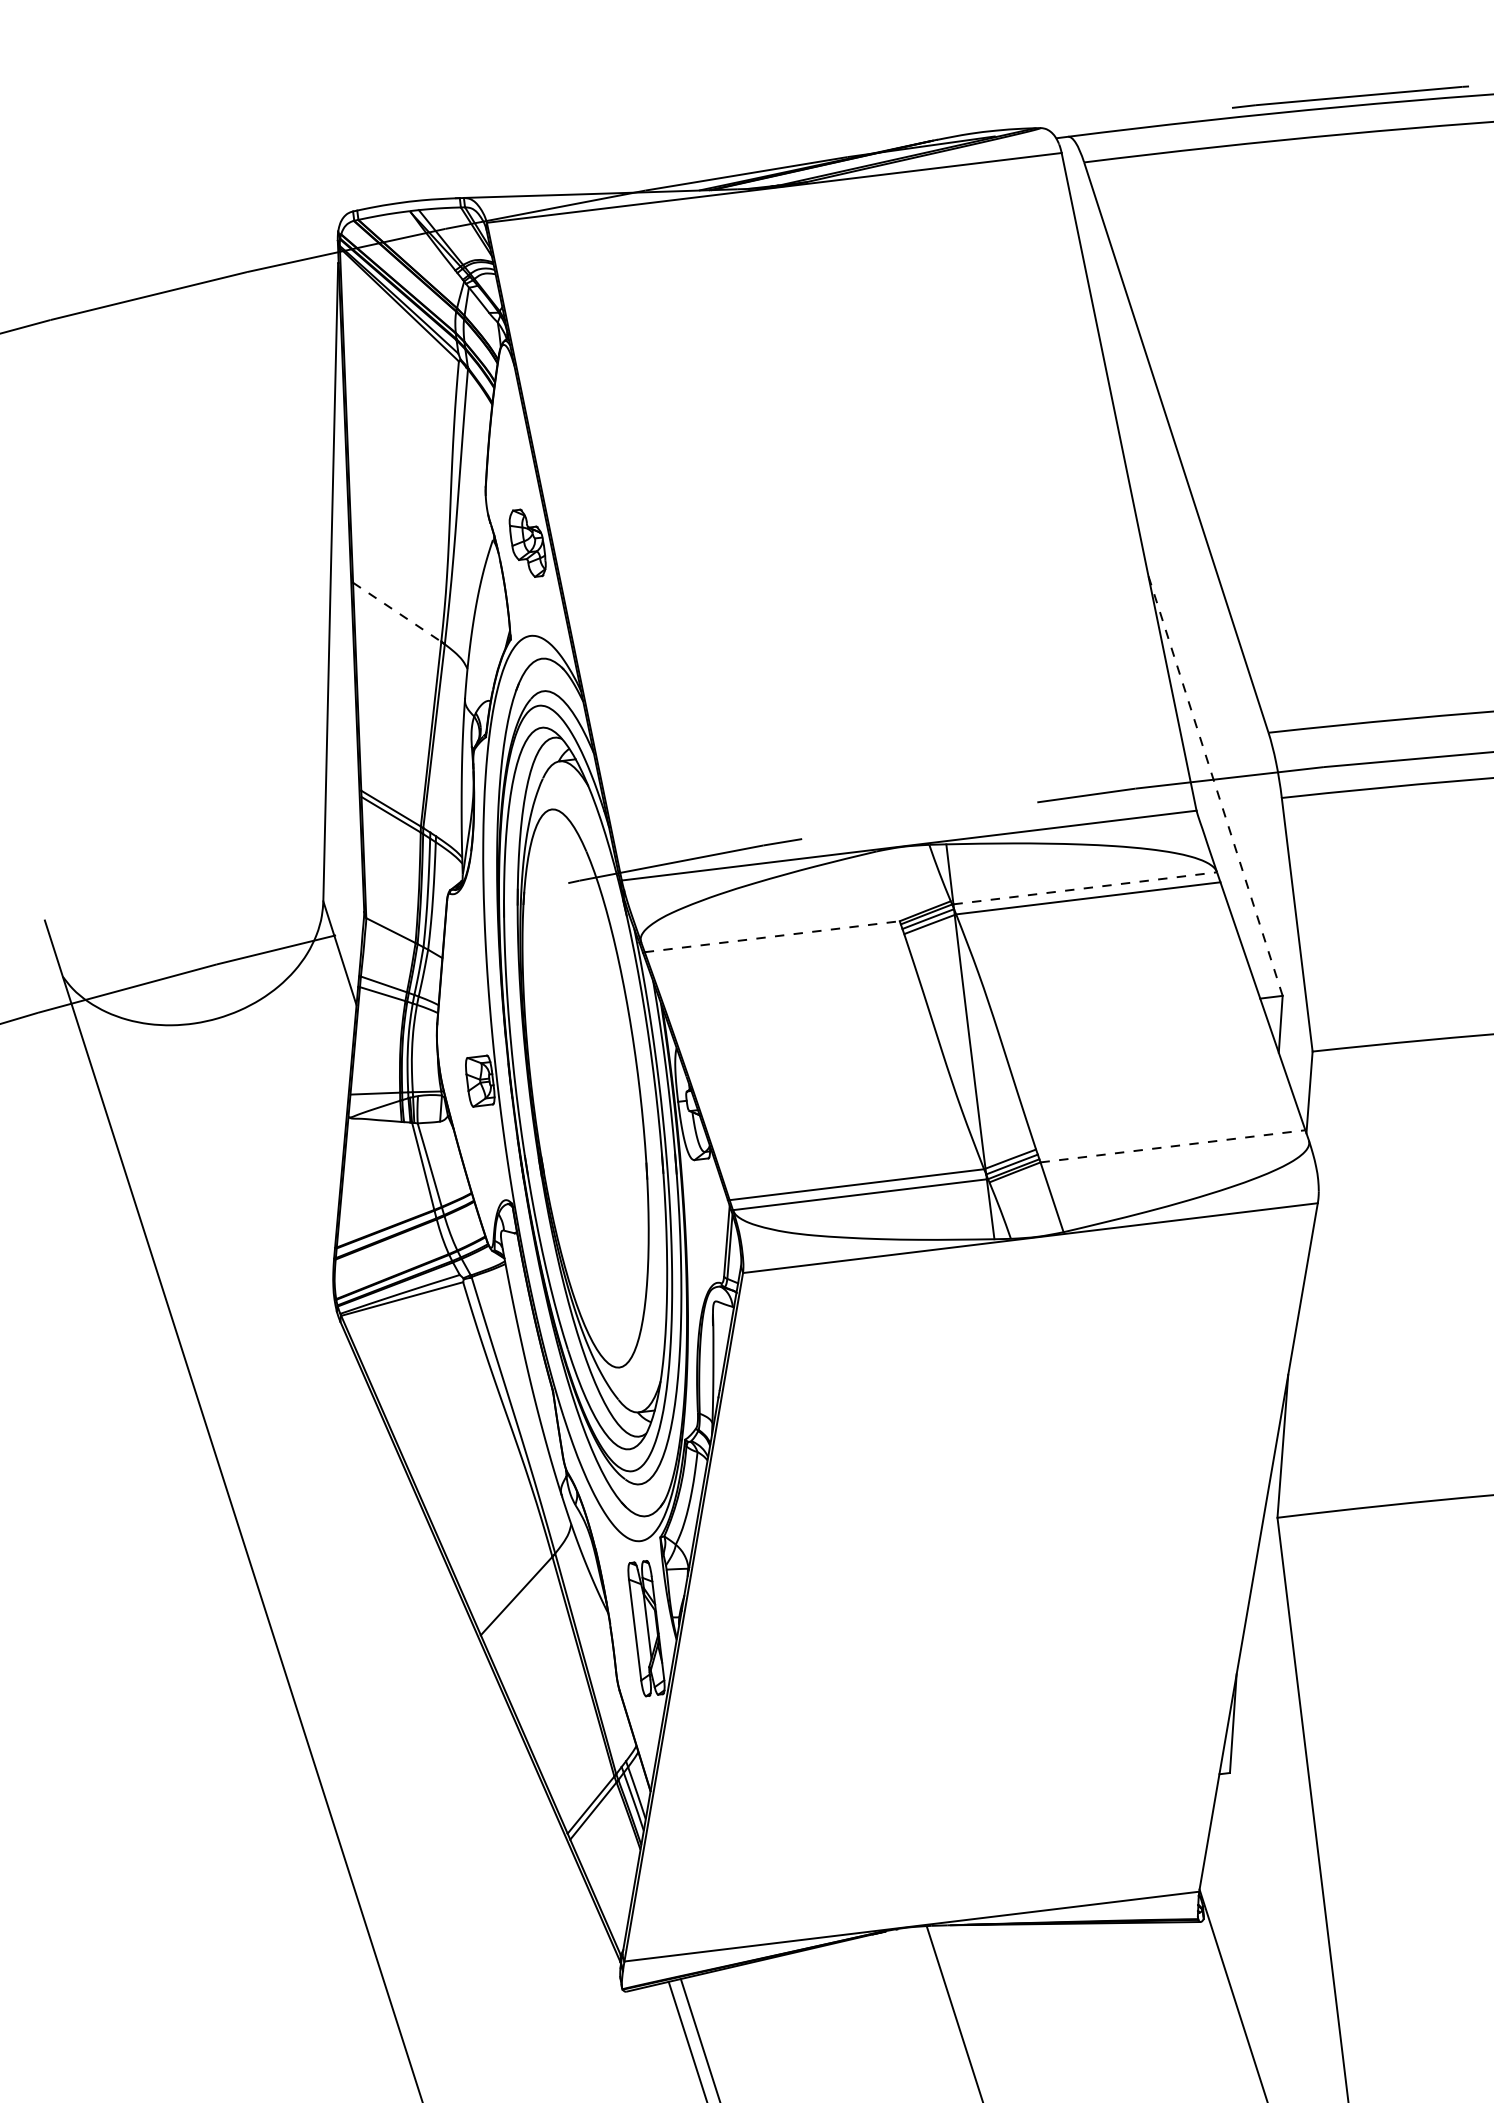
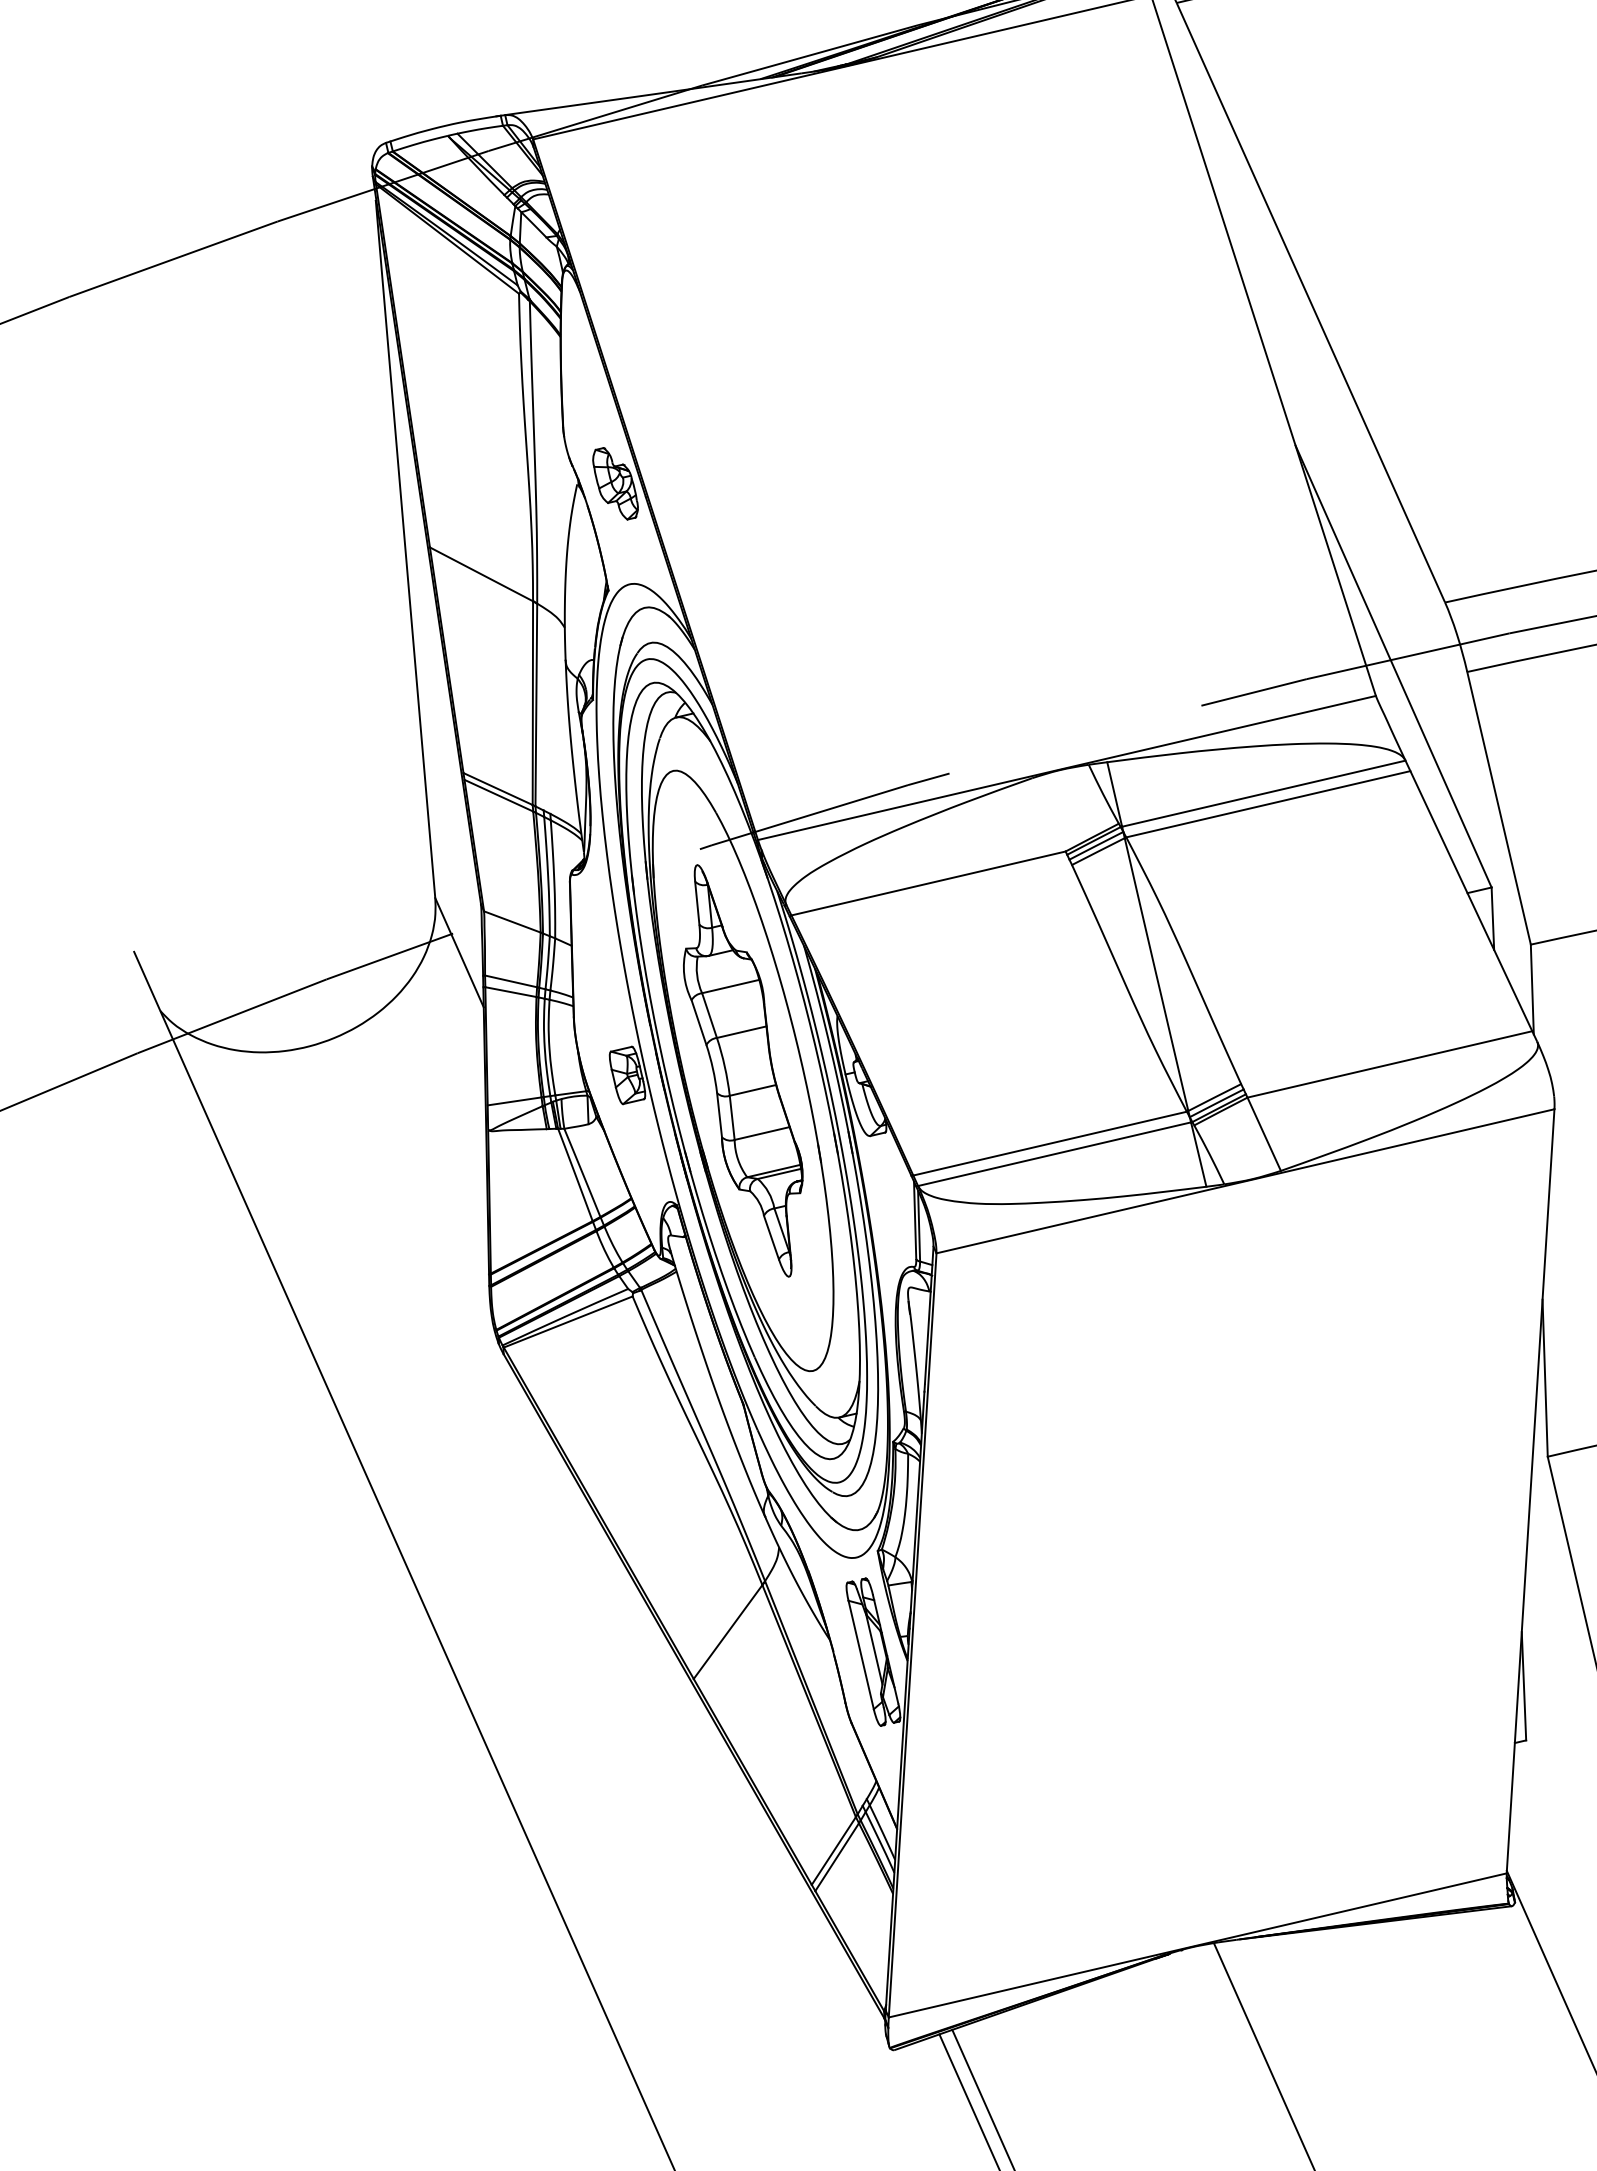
line: (397, 612) -> (481, 574), dashed -> solid
line: (1215, 785) -> (1393, 666), dashed -> solid
line: (1085, 888) -> (1264, 793), dashed -> solid
line: (772, 936) -> (928, 883), dashed -> solid
part: (585, 1088) -> (743, 1070), added
line: (1173, 1146) -> (1390, 1064), dashed -> solid

